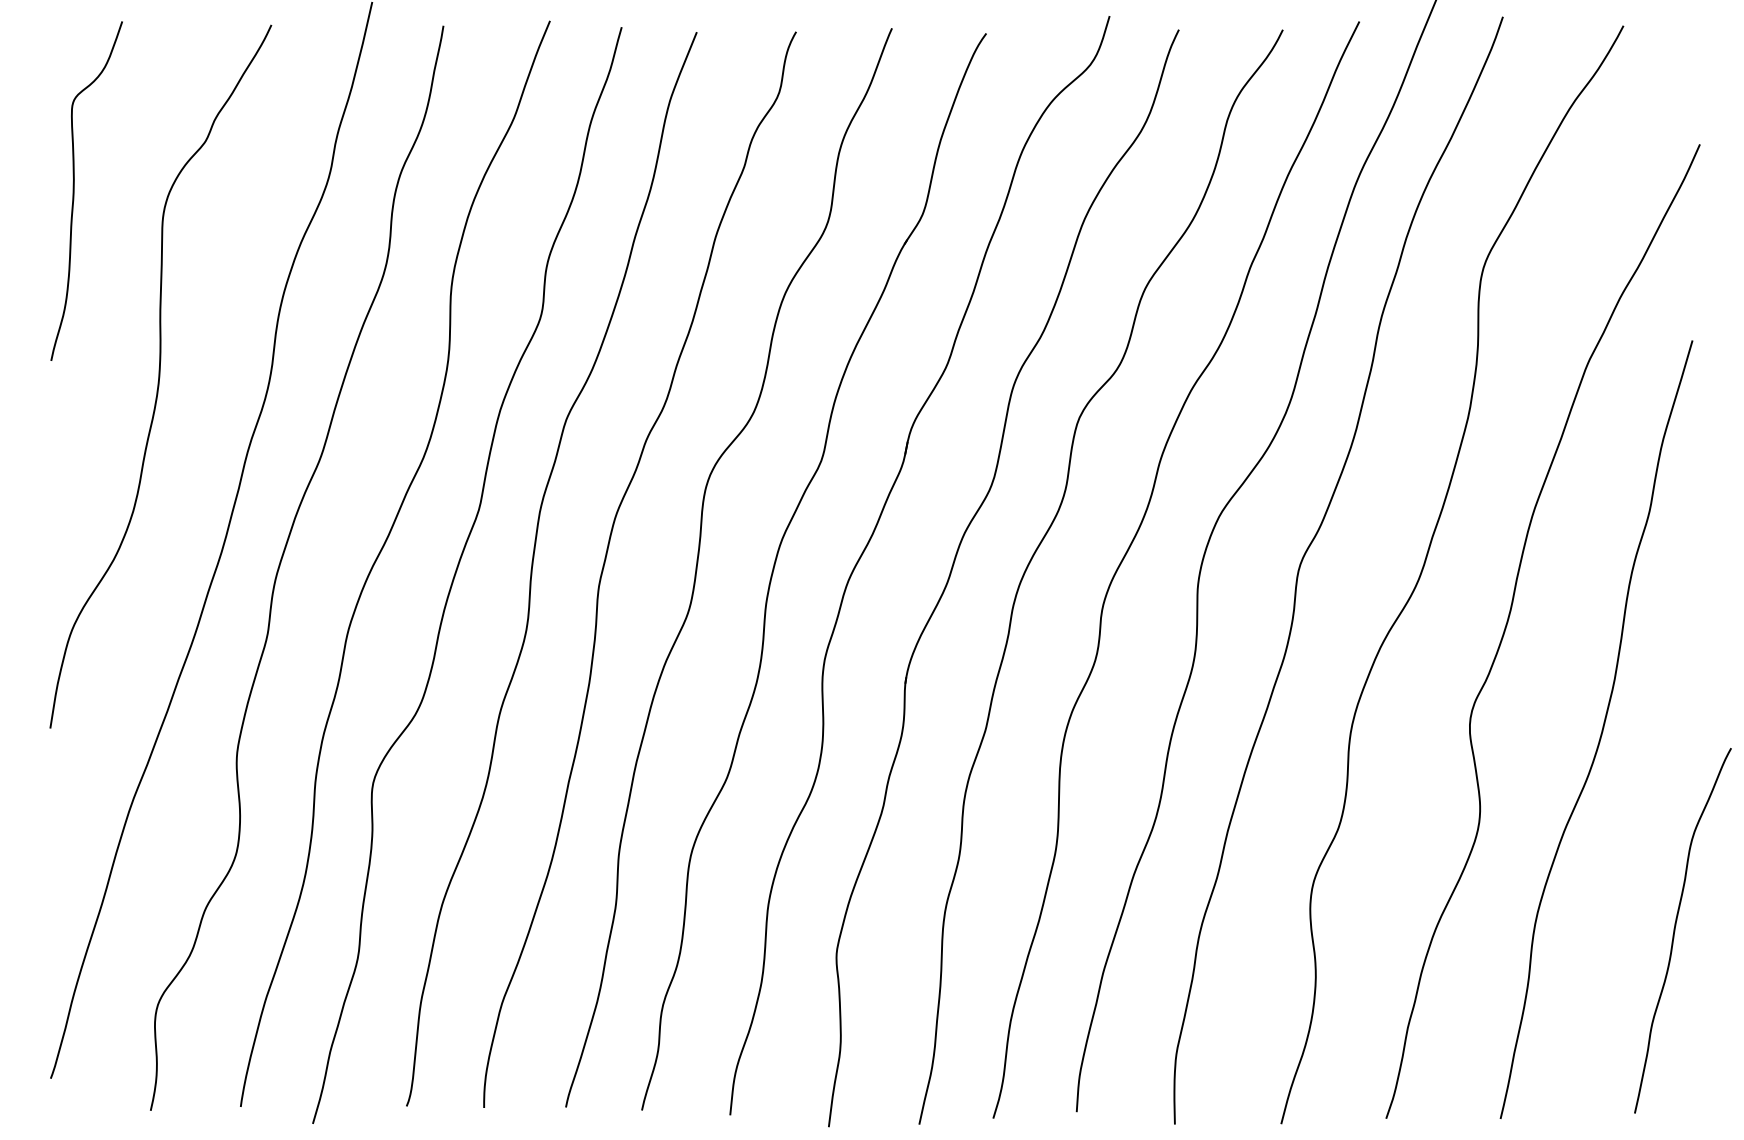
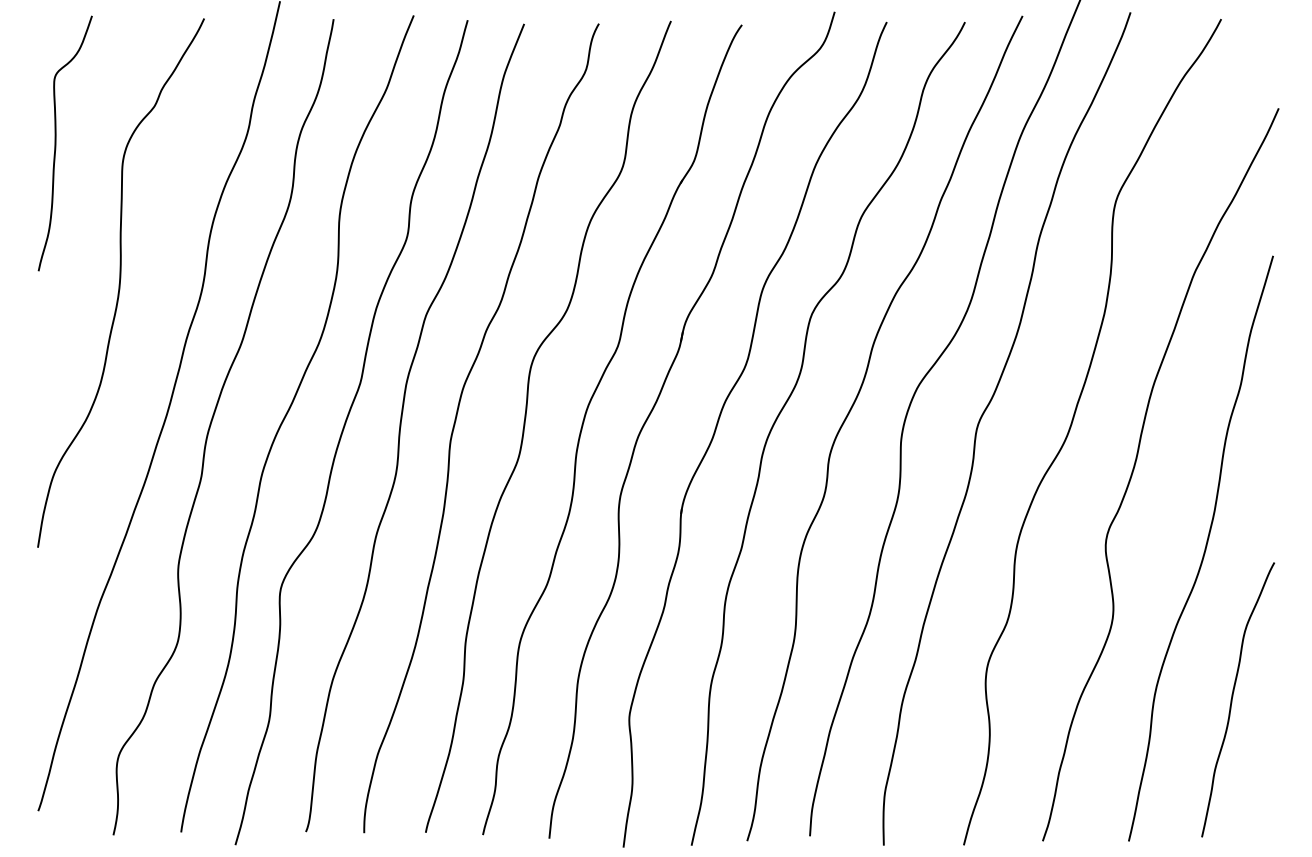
curve: (1675, 930) -> (1232, 699), moved

